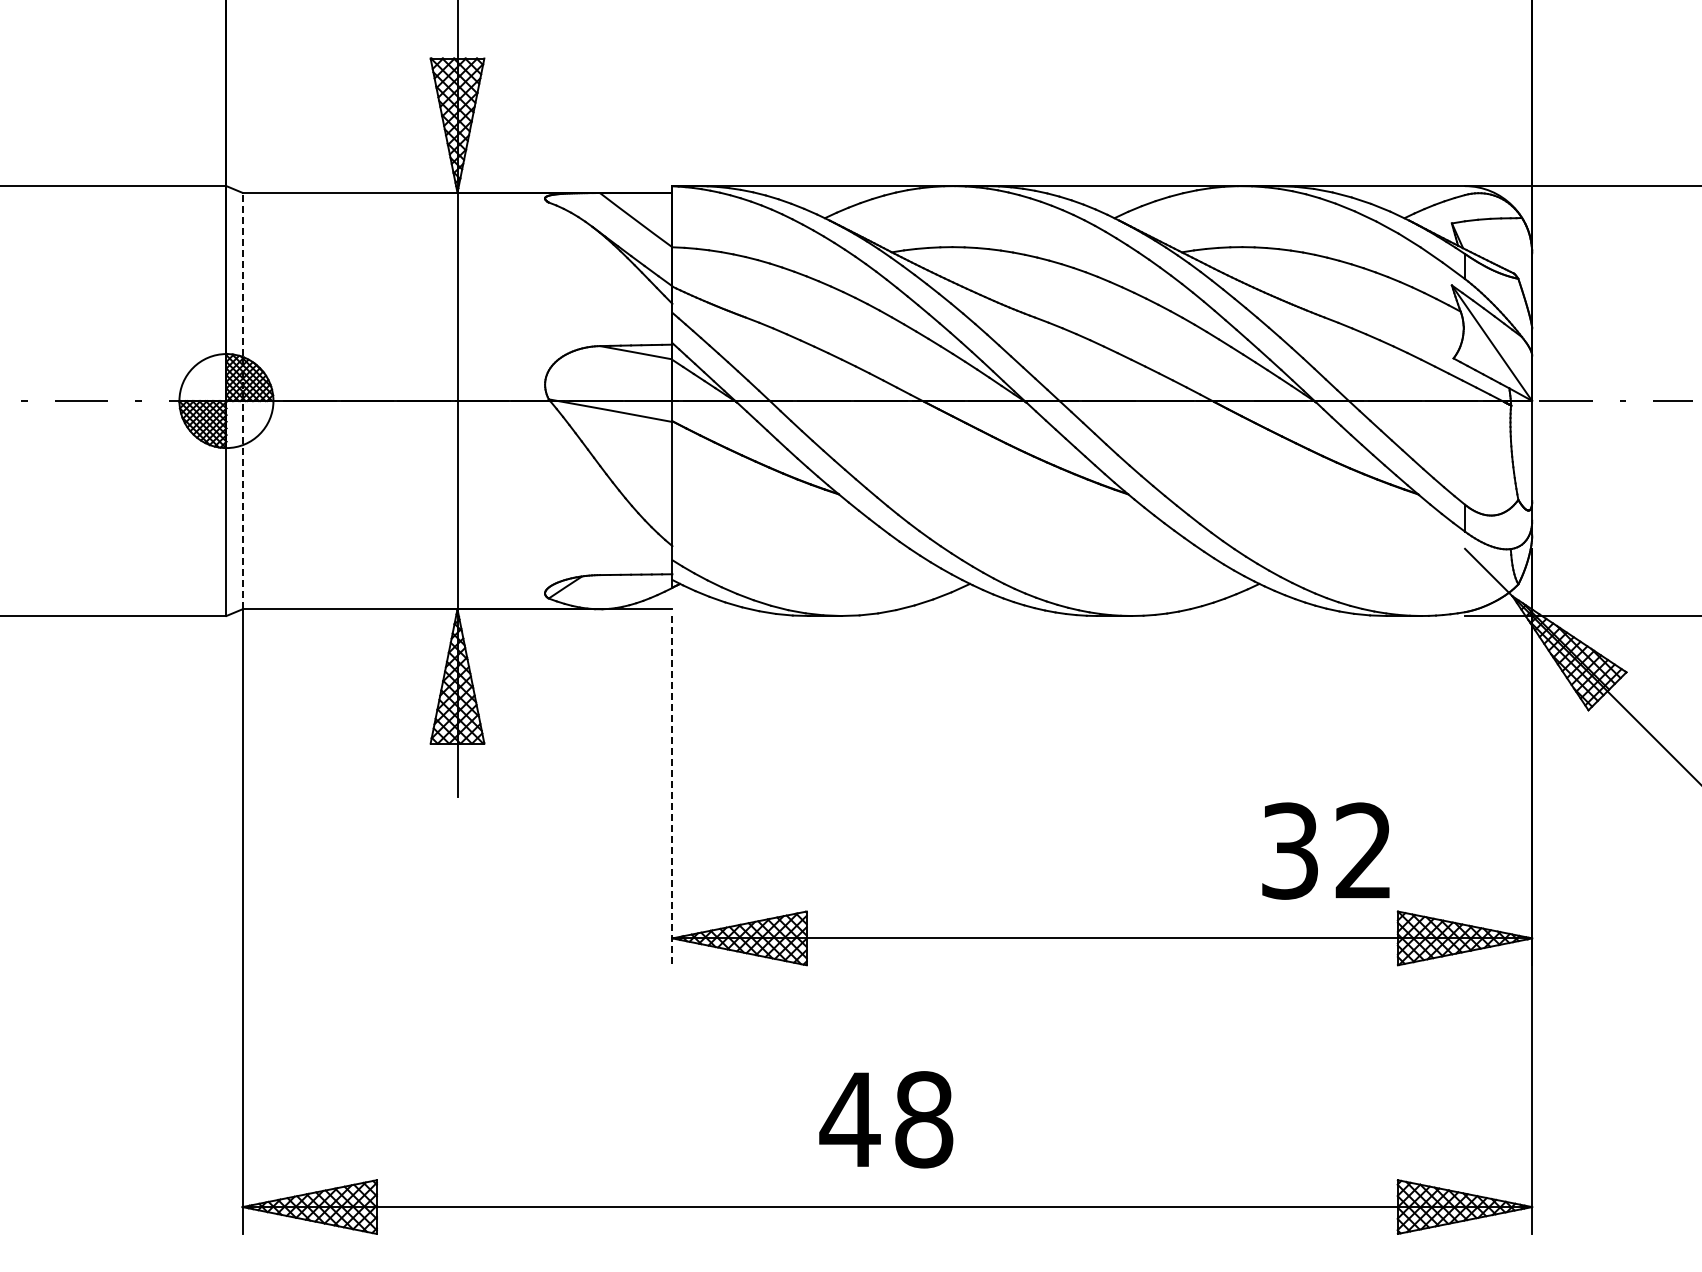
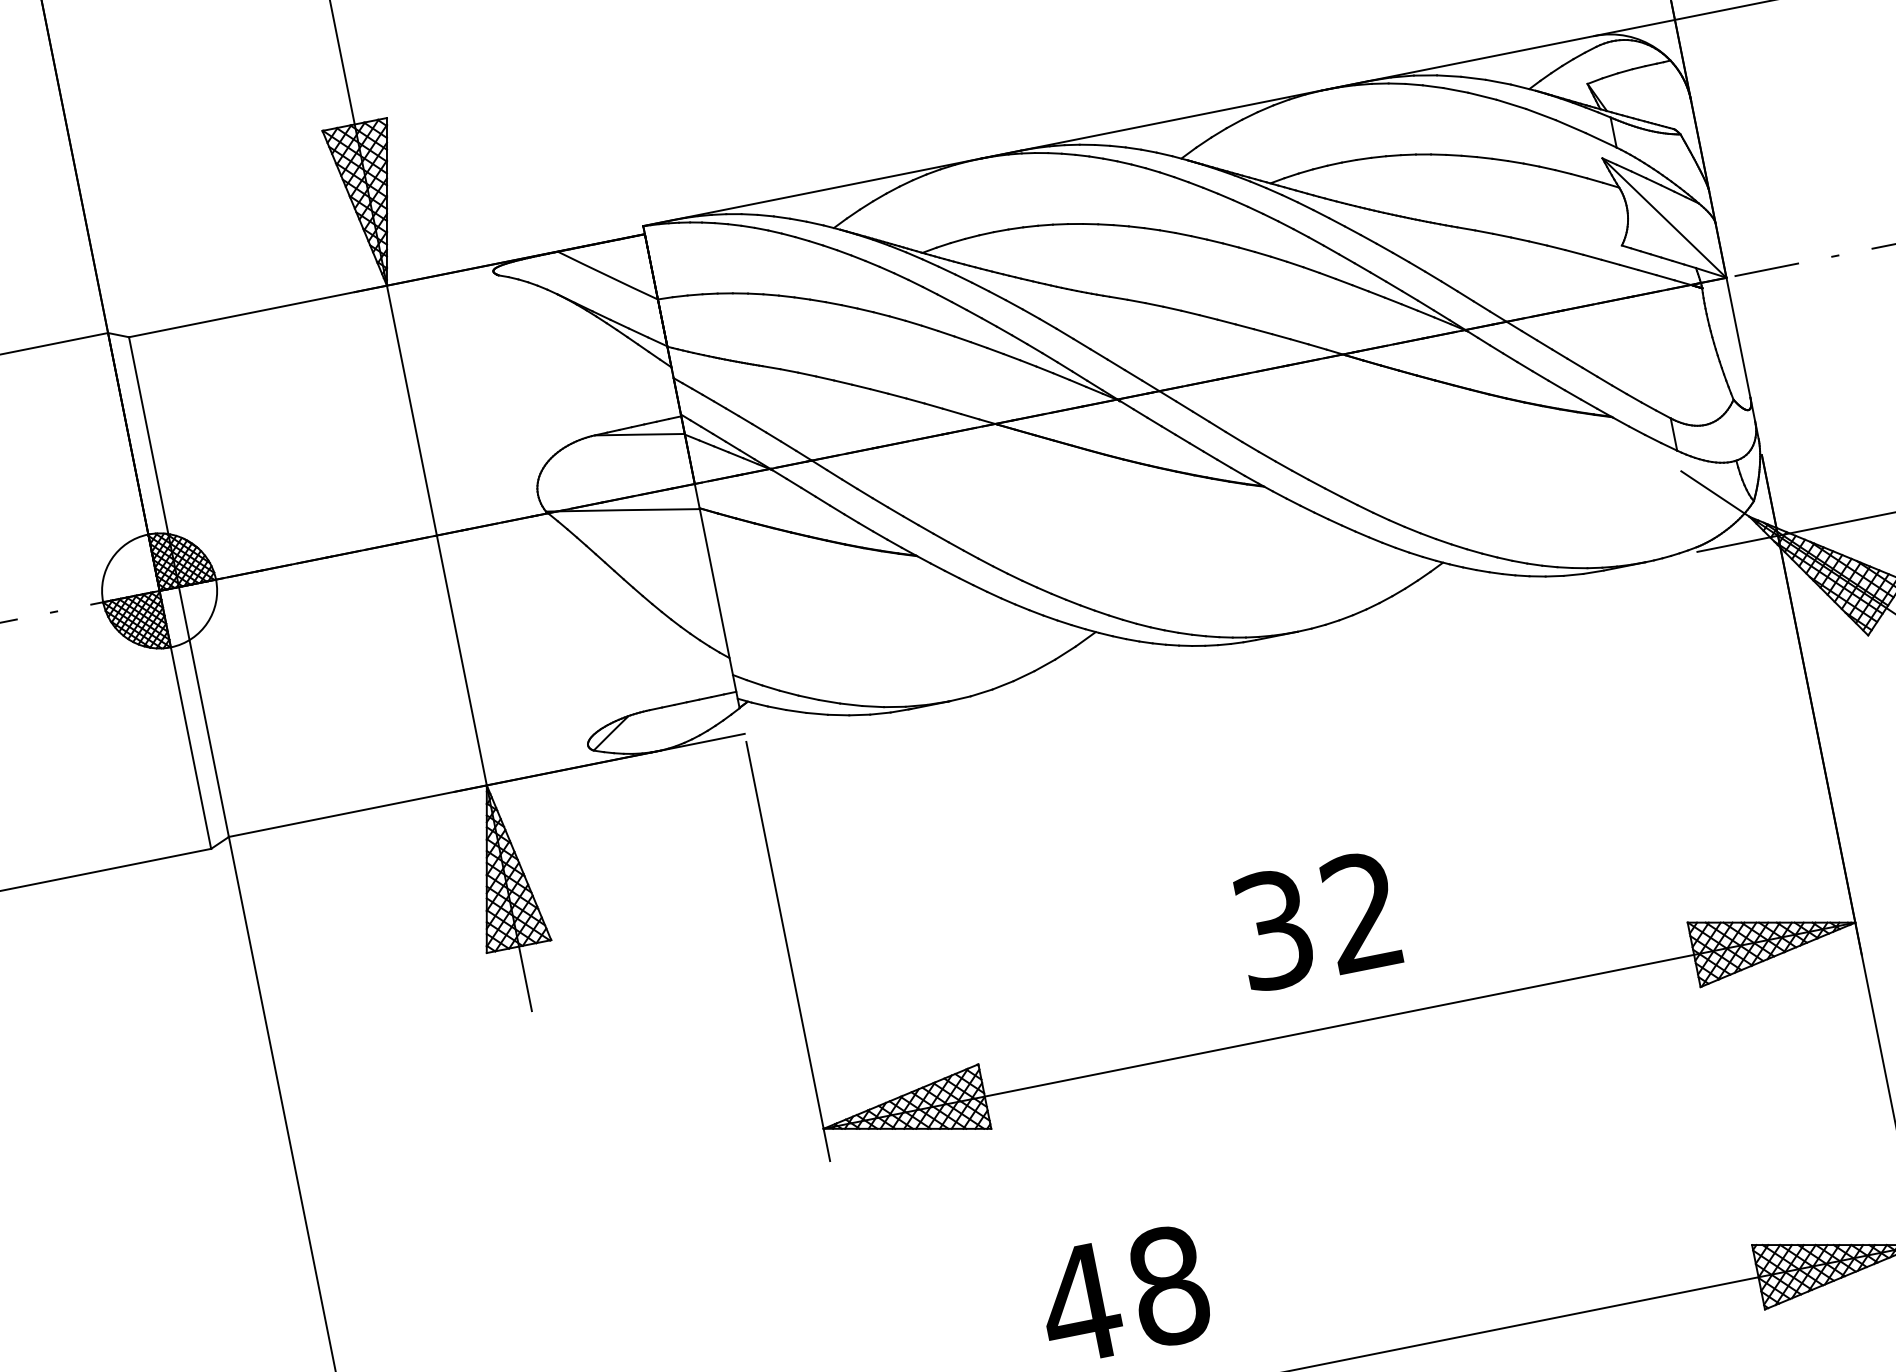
line: (242, 400) -> (178, 586), dashed -> solid
line: (672, 790) -> (788, 951), dashed -> solid
text: (1325, 850) -> (1316, 920), moved

